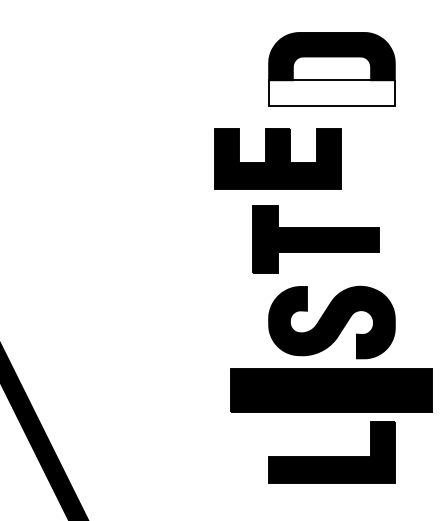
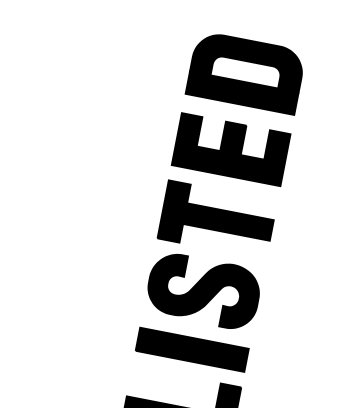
fill: (331, 93) -> (241, 93), added
part: (277, 158) -> (230, 149), moved
part: (315, 239) -> (217, 219), moved
part: (331, 390) -> (191, 349), size x0.62

